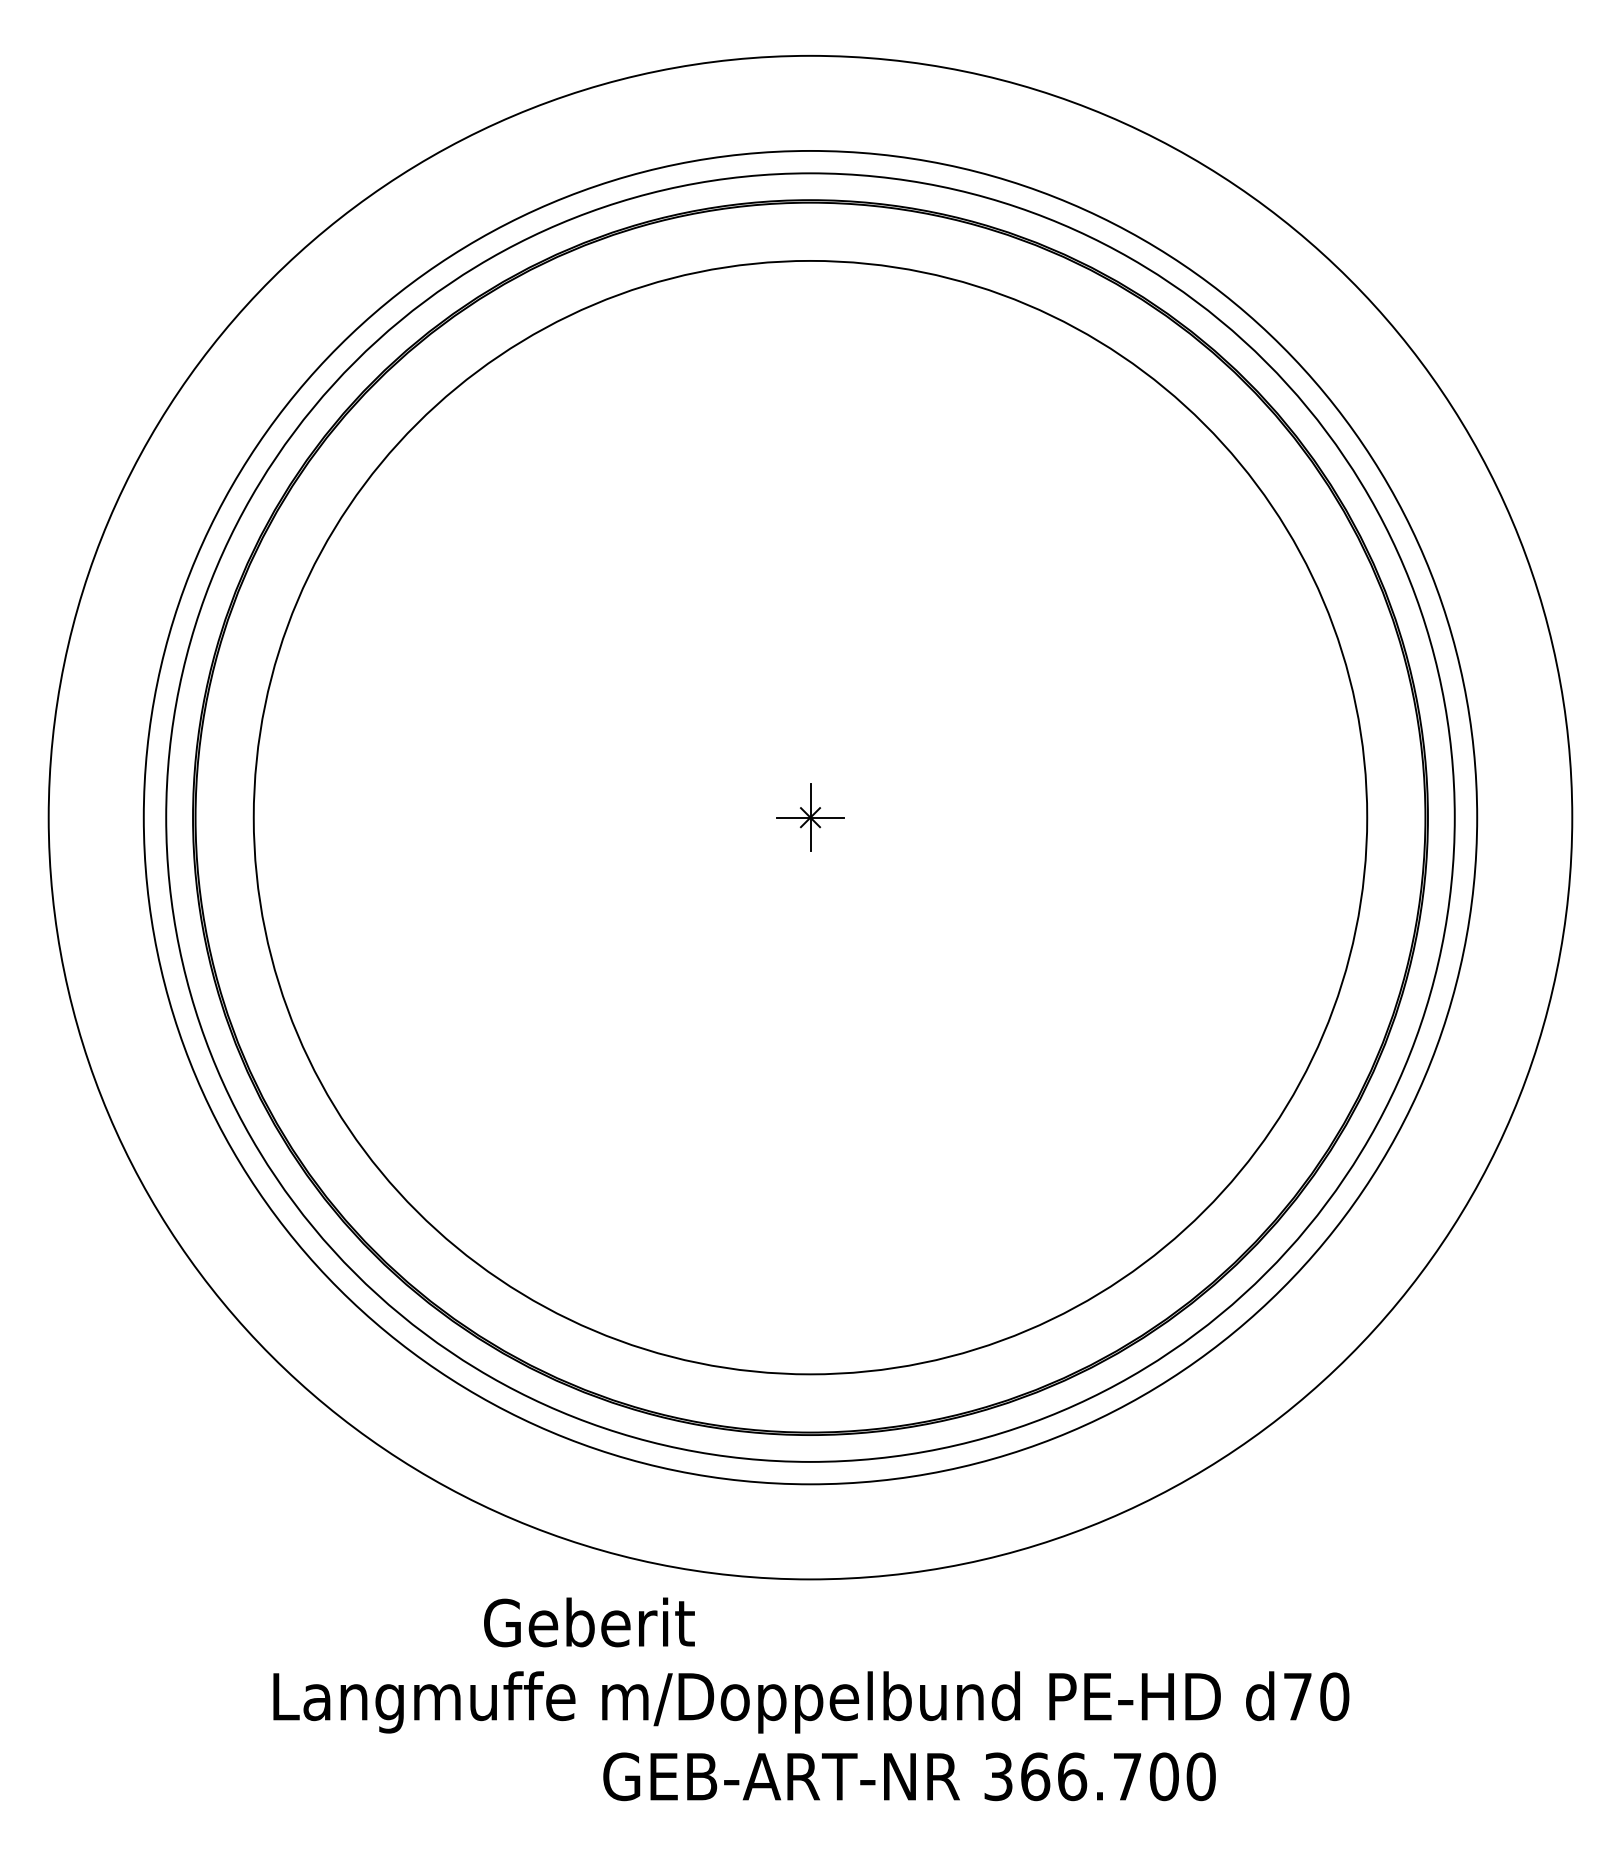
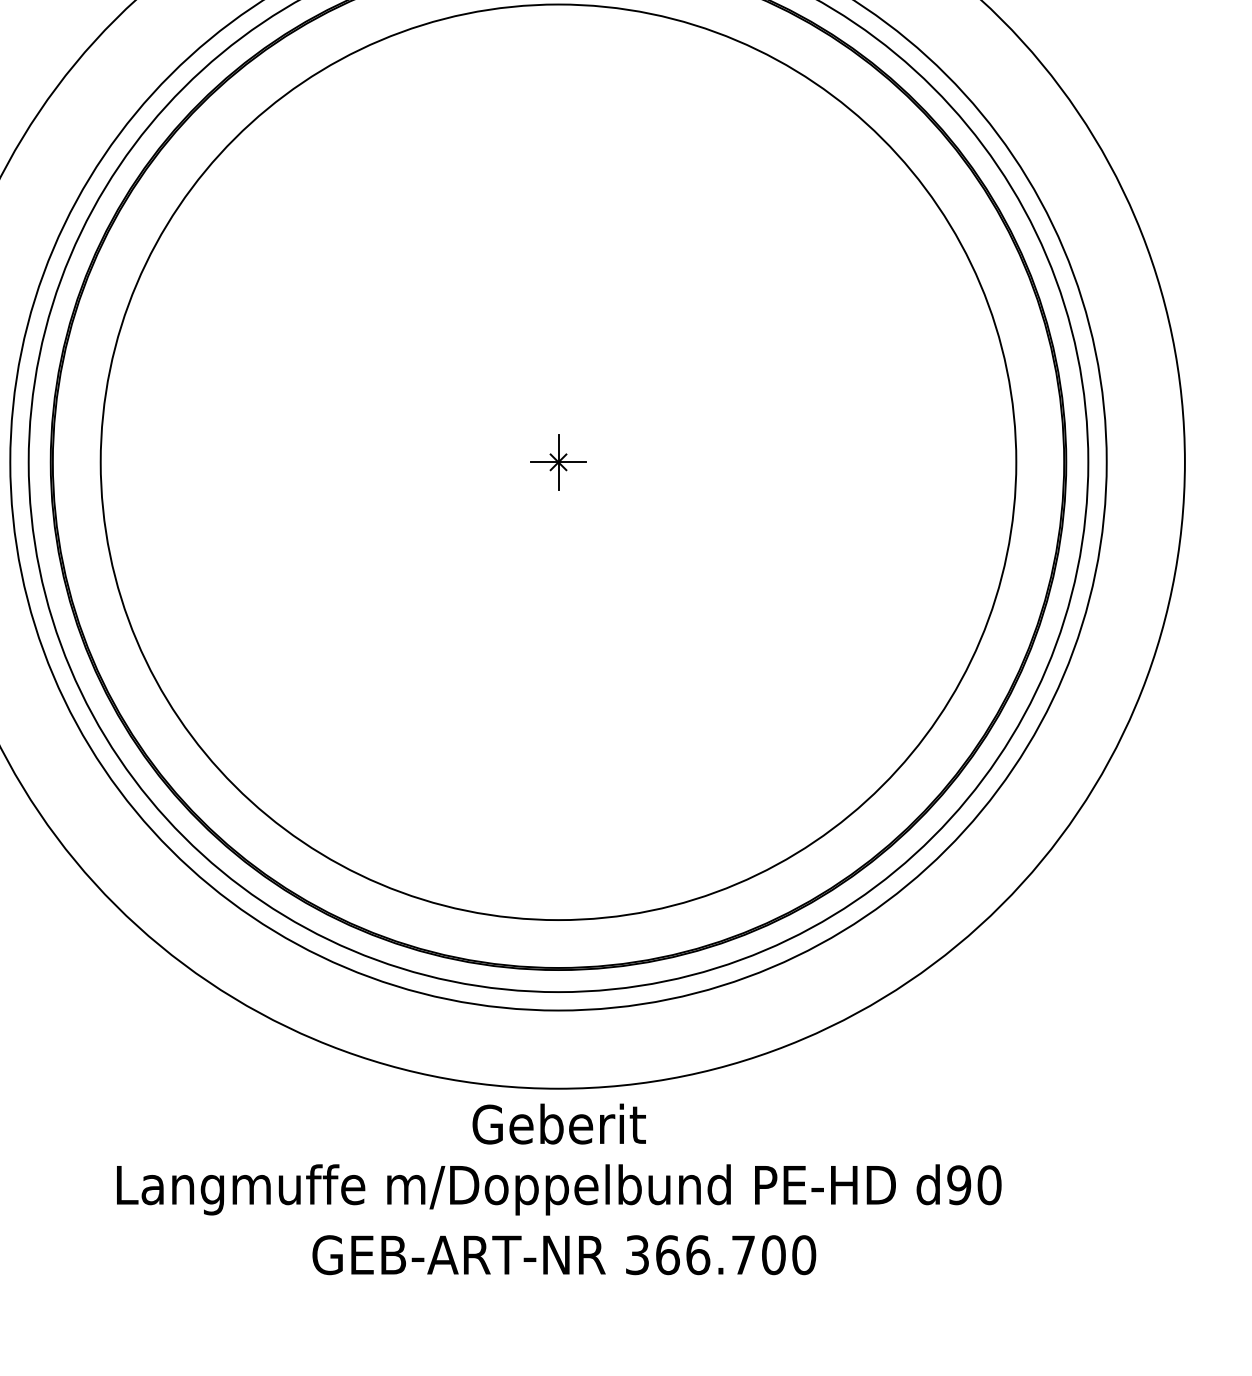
text: (589, 1622) -> (559, 1124), moved
text: (1297, 1696) -> (958, 1185), d70 -> d90
text: (909, 1776) -> (564, 1254), moved

